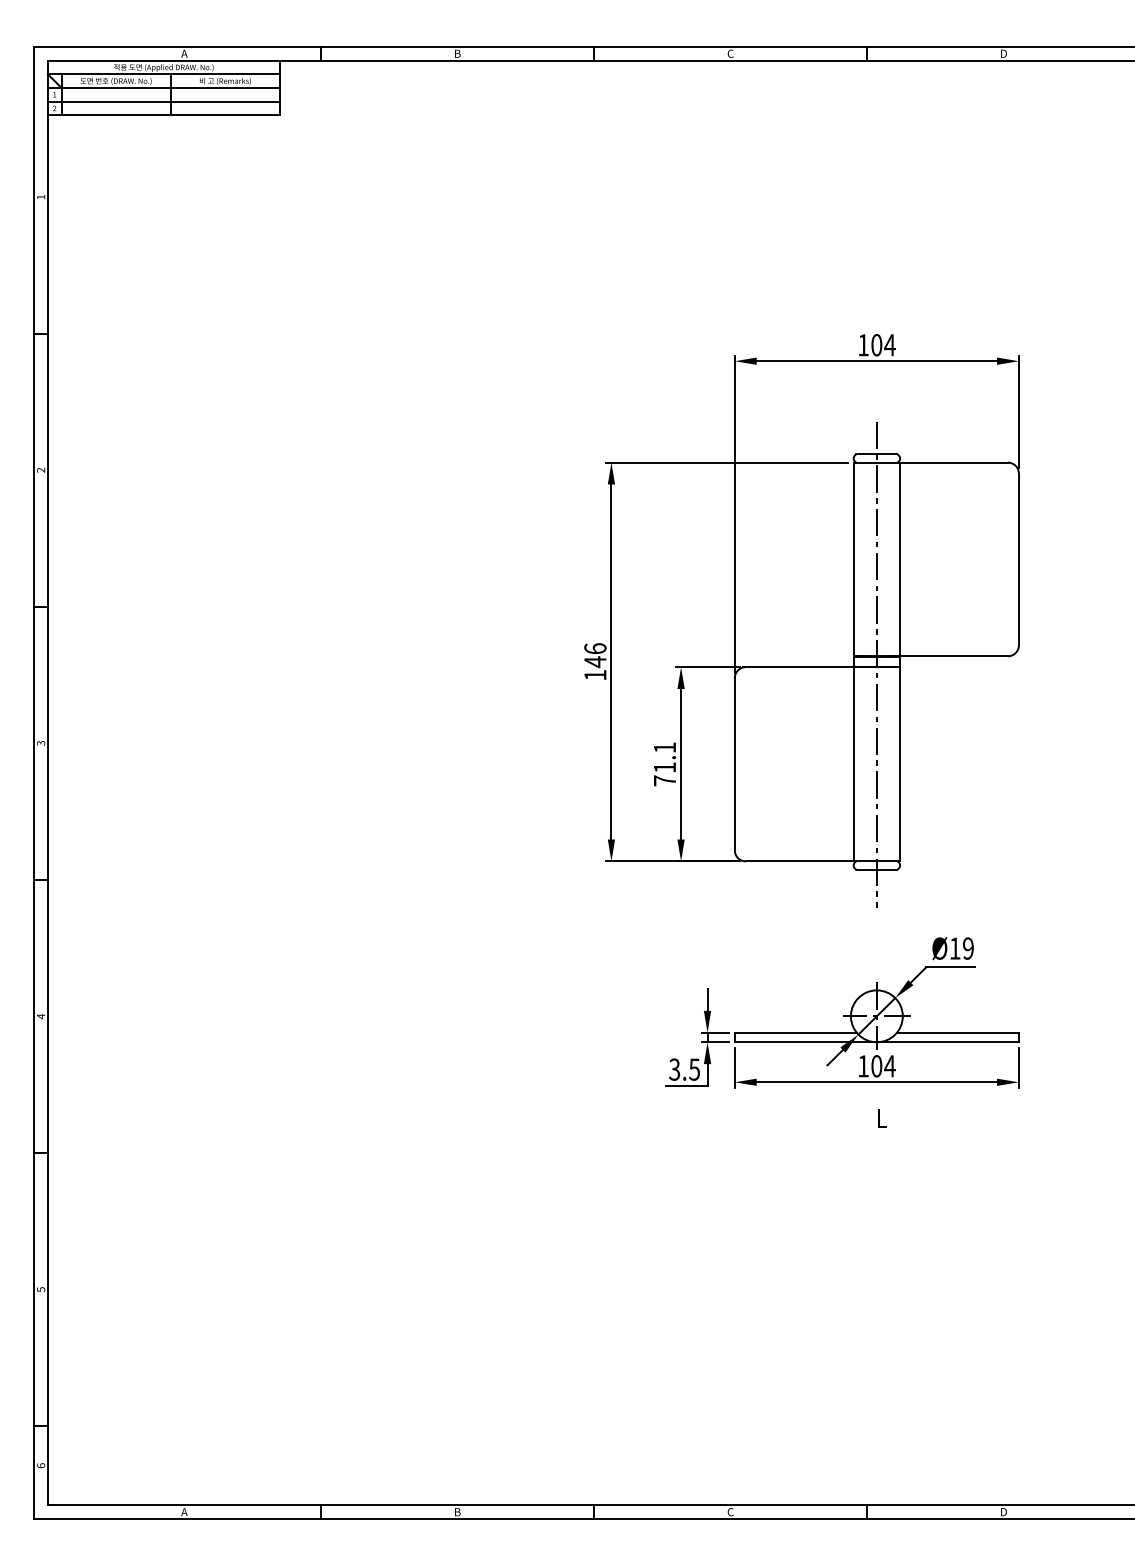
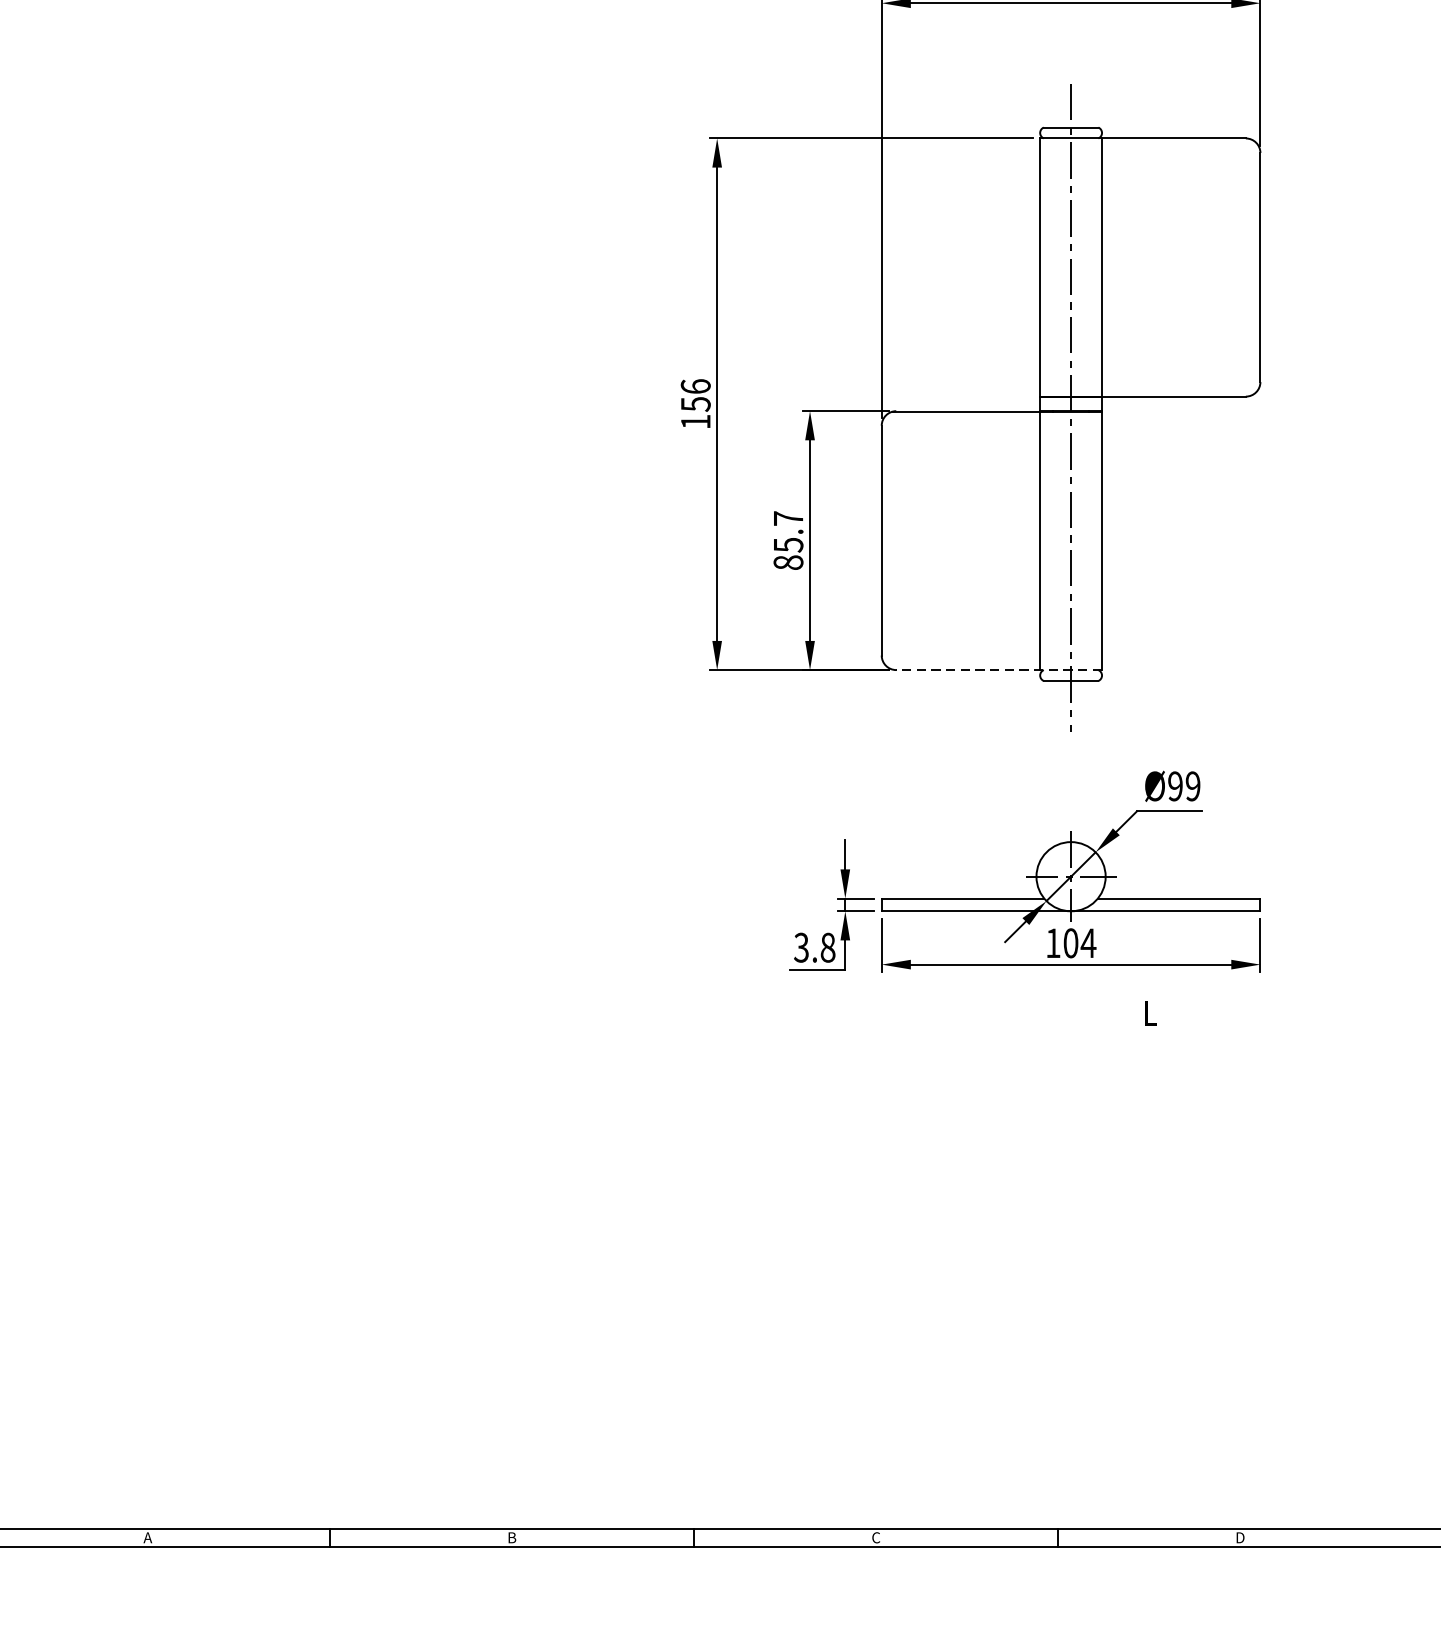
text: (595, 662) -> (695, 404), 146 -> 156
text: (664, 764) -> (787, 540), 71.1 -> 85.7
line: (822, 861) -> (998, 670), solid -> dashed
text: (954, 948) -> (1174, 786), Ø19 -> Ø99
text: (694, 1069) -> (827, 947), 3.5 -> 3.8
text: (882, 1118) -> (1150, 1012), moved

